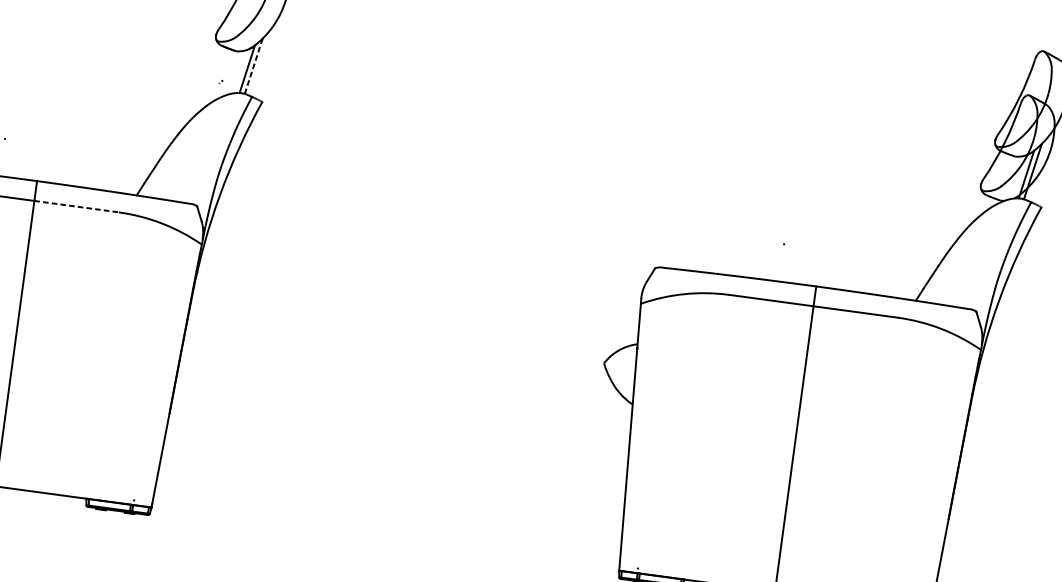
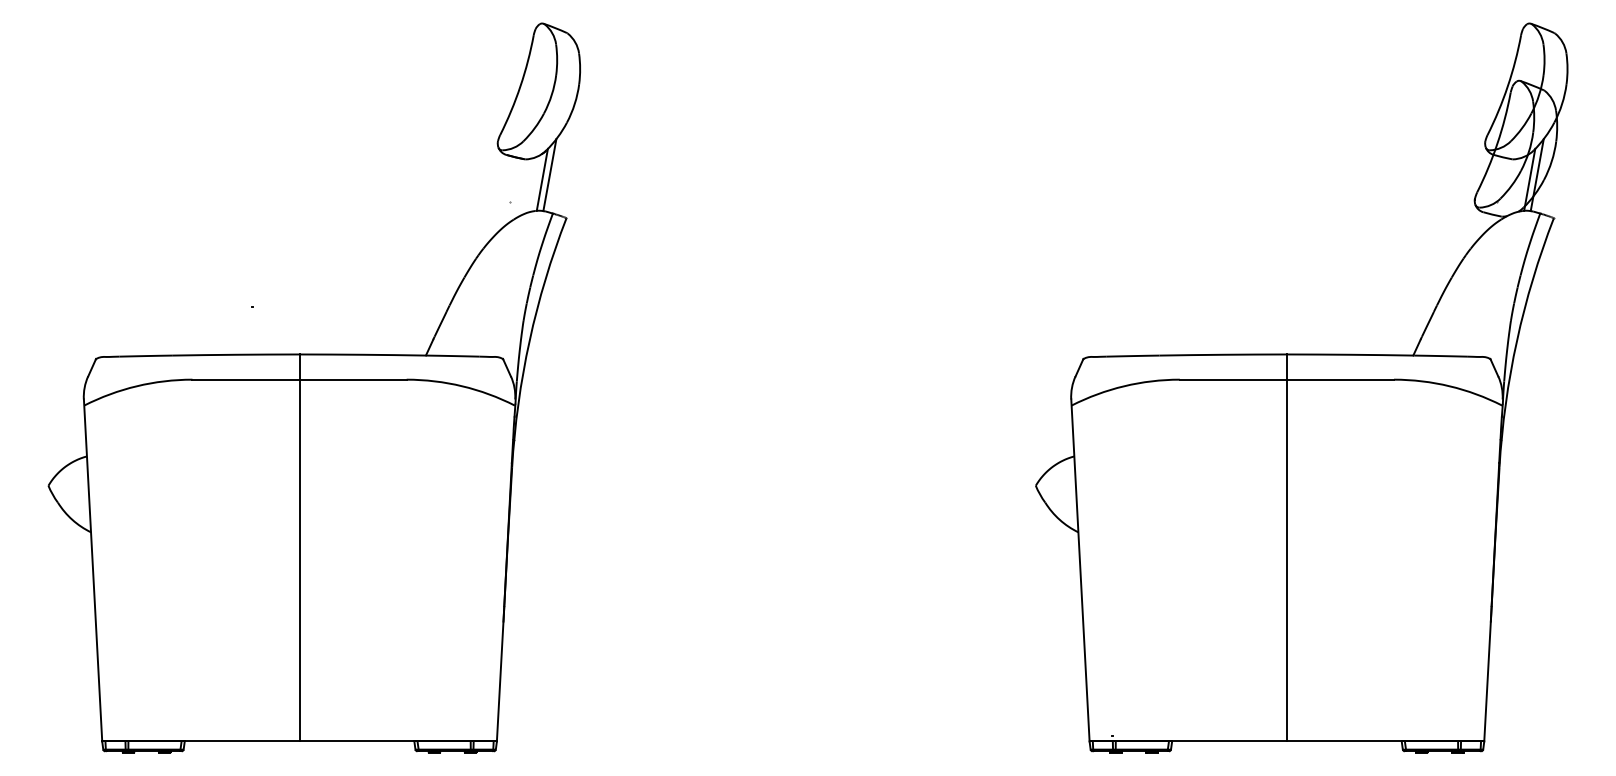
line: (253, 66) -> (549, 175), dashed -> solid
line: (76, 206) -> (353, 379), dashed -> solid

